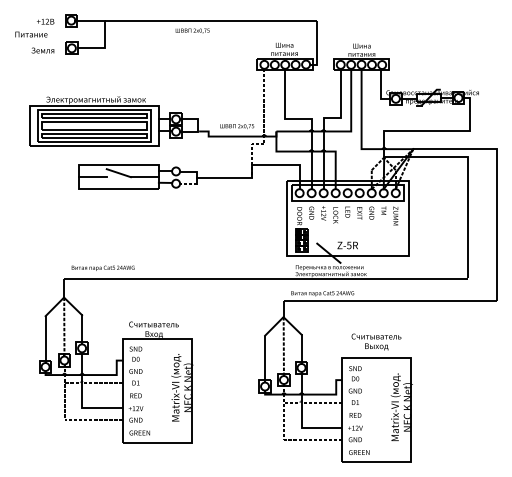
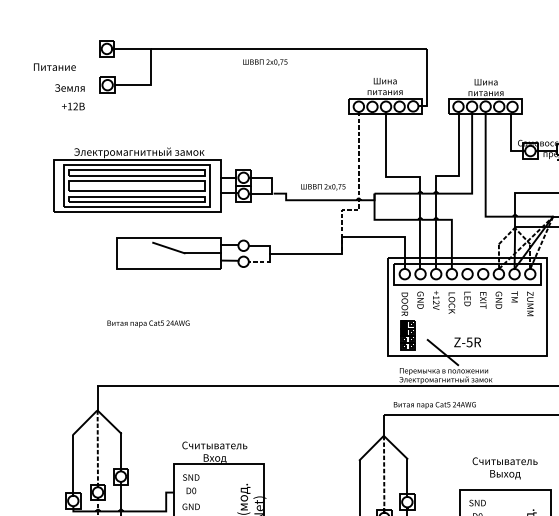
text: (45, 21) -> (73, 106), moved
line: (92, 177) -> (134, 253), removed
text: (102, 267) -> (147, 322), moved

